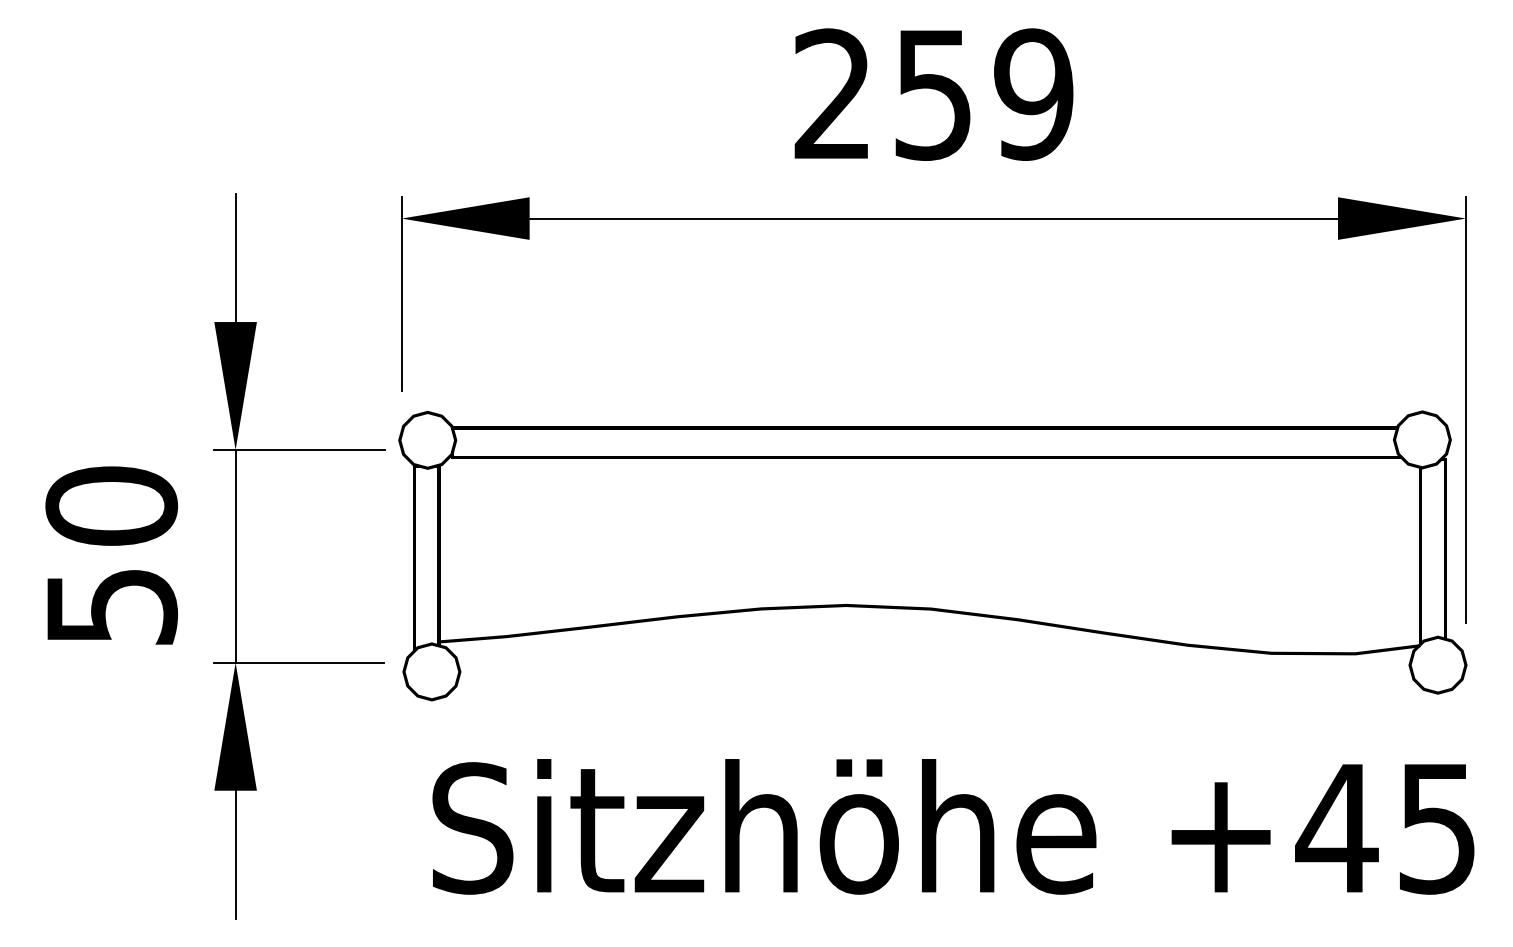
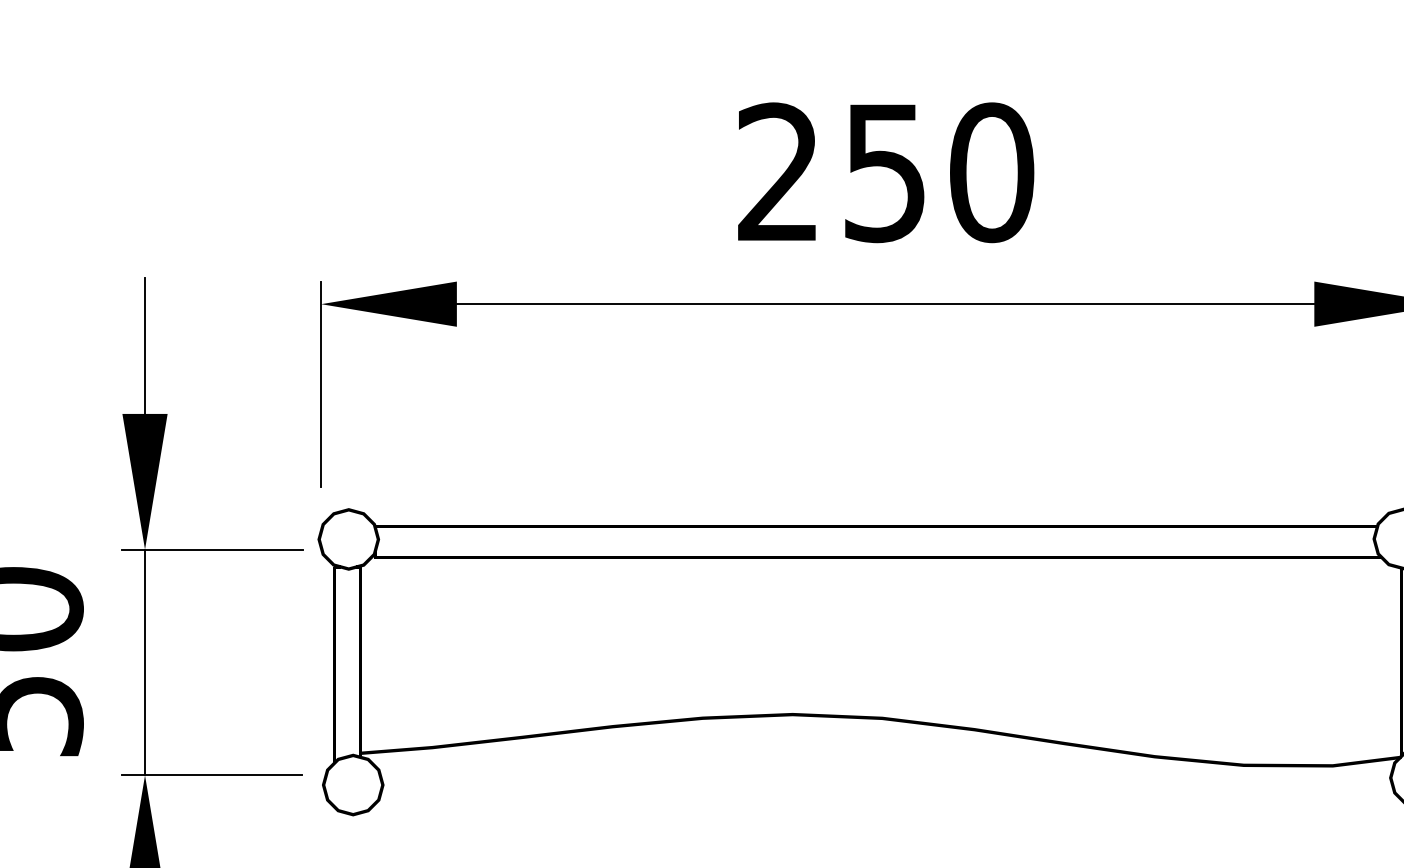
text: (1033, 94) -> (991, 172), 259 -> 250

